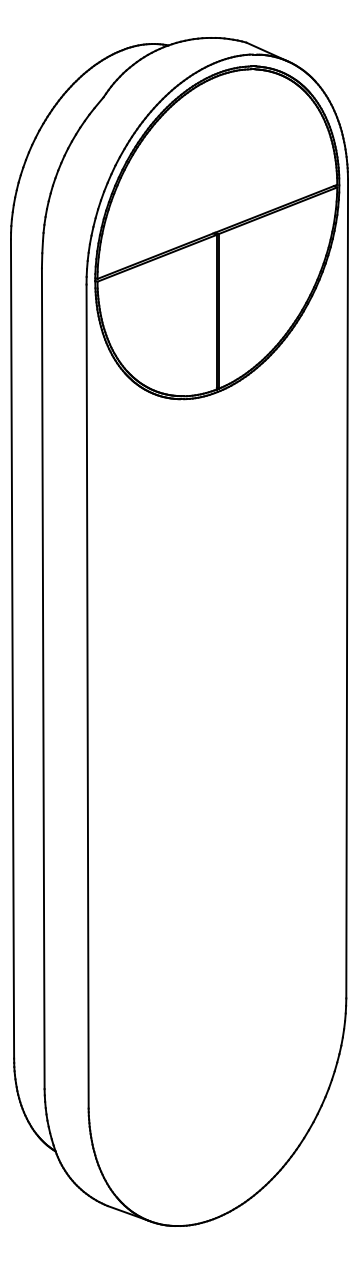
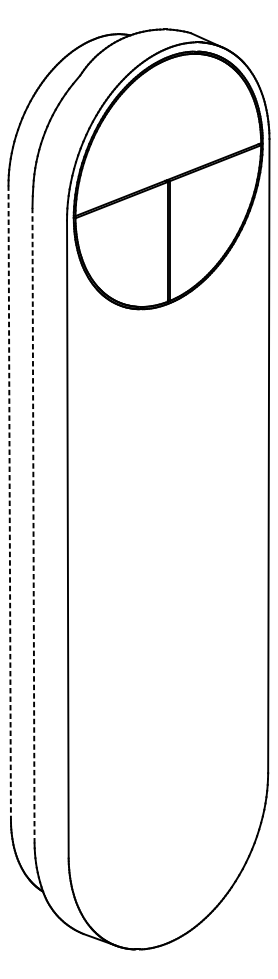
line: (12, 649) -> (9, 503), solid -> dashed
line: (43, 678) -> (33, 525), solid -> dashed

